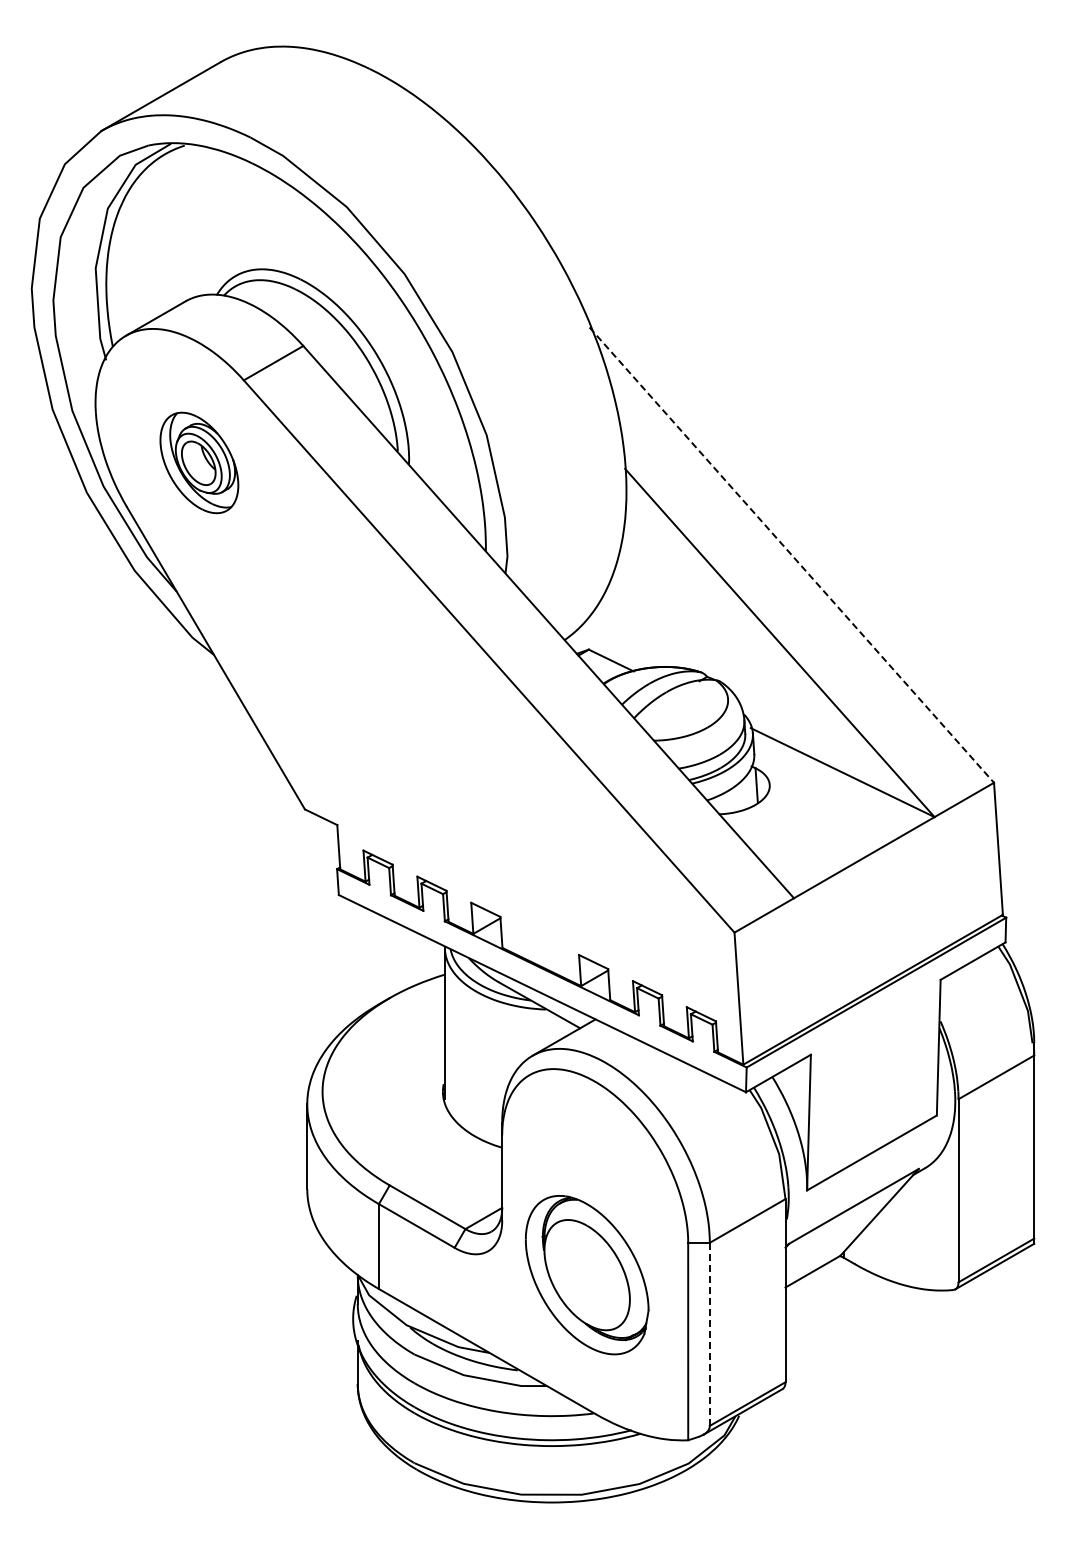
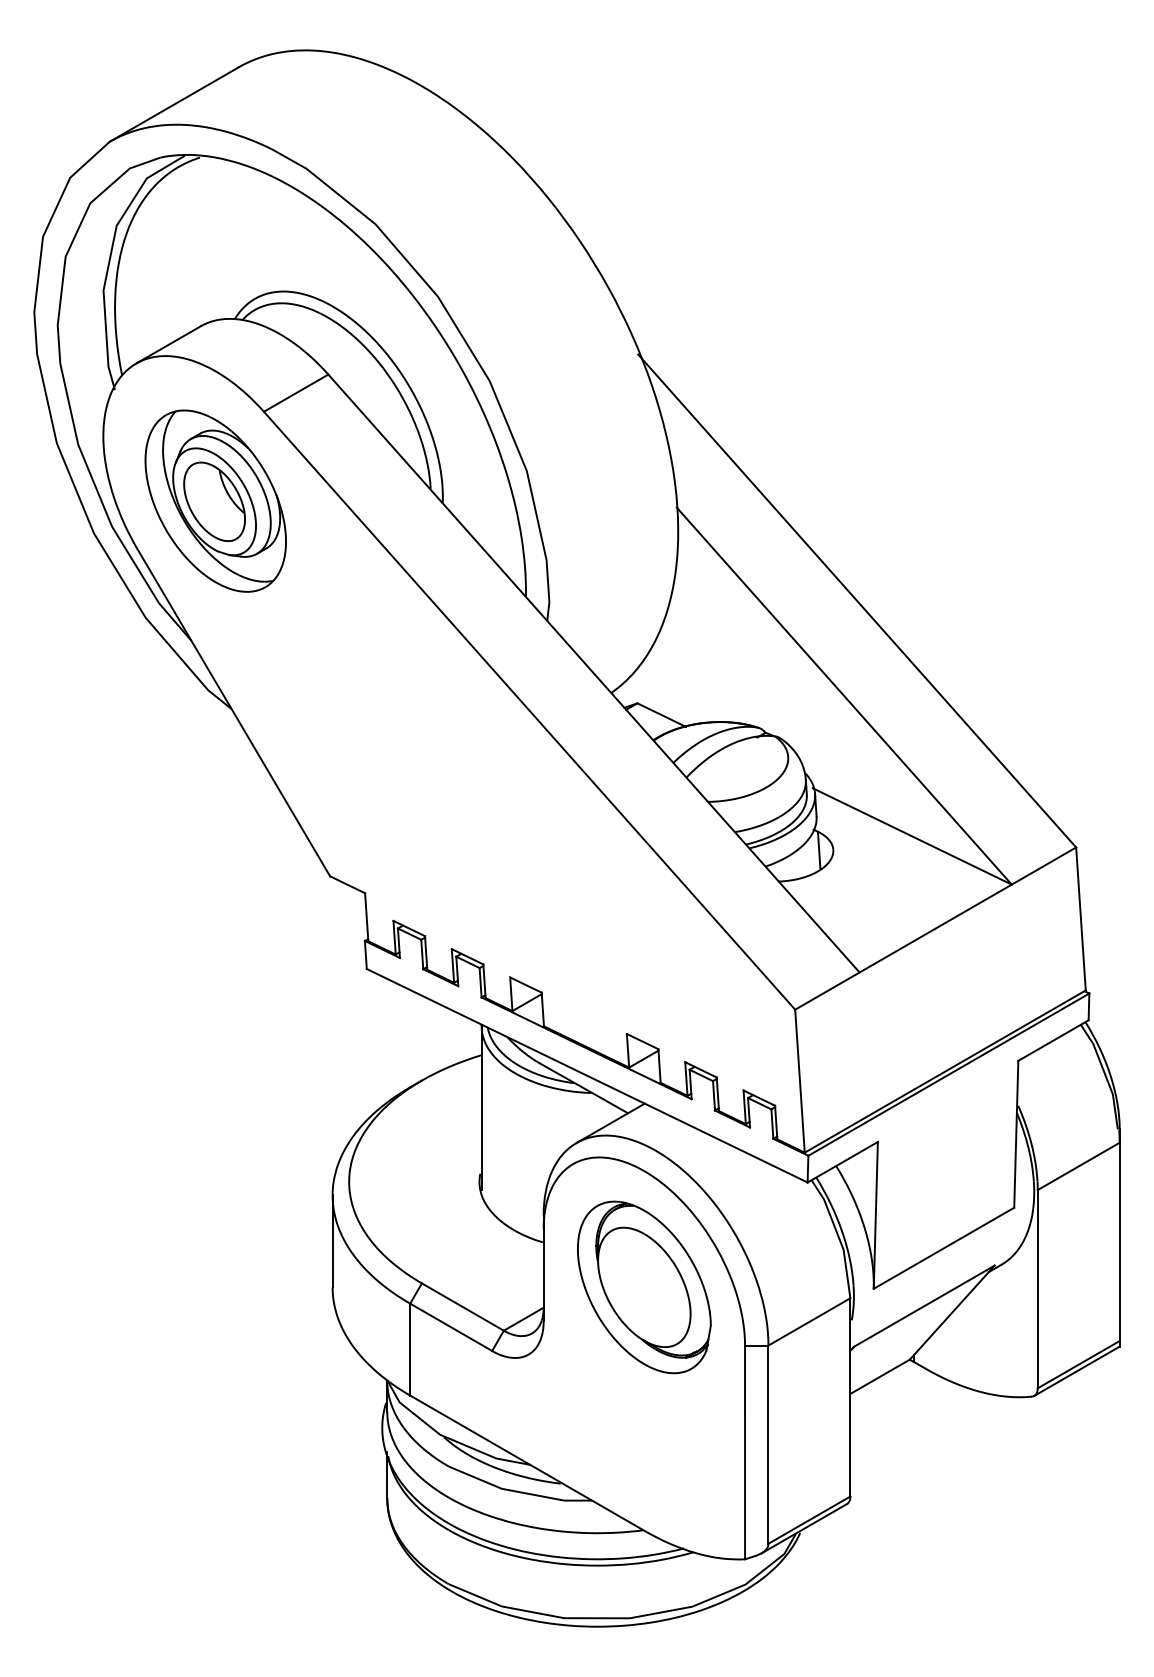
part: (199, 462) -> (215, 500), size x1.67
line: (791, 555) -> (856, 601), dashed -> solid
part: (587, 1275) -> (644, 1287), moved
line: (709, 1334) -> (768, 1444), dashed -> solid

